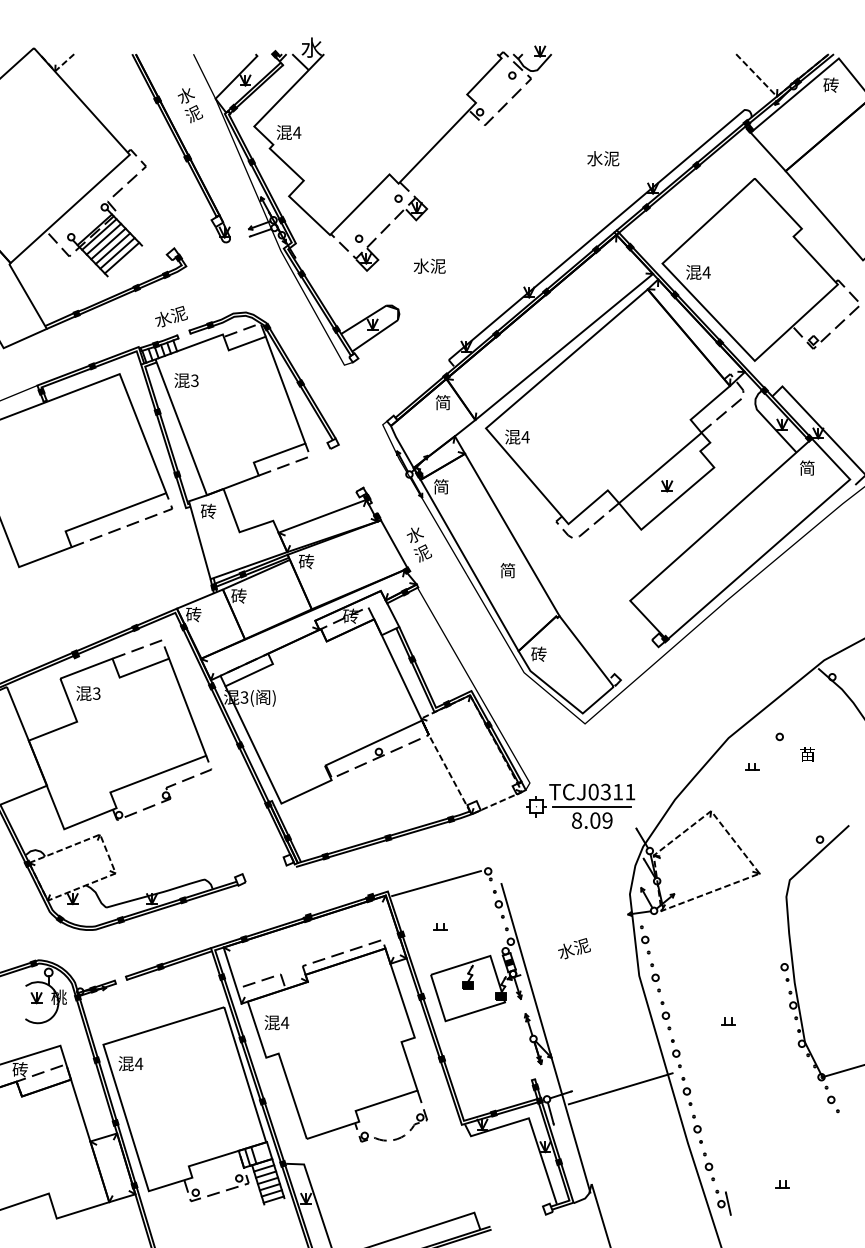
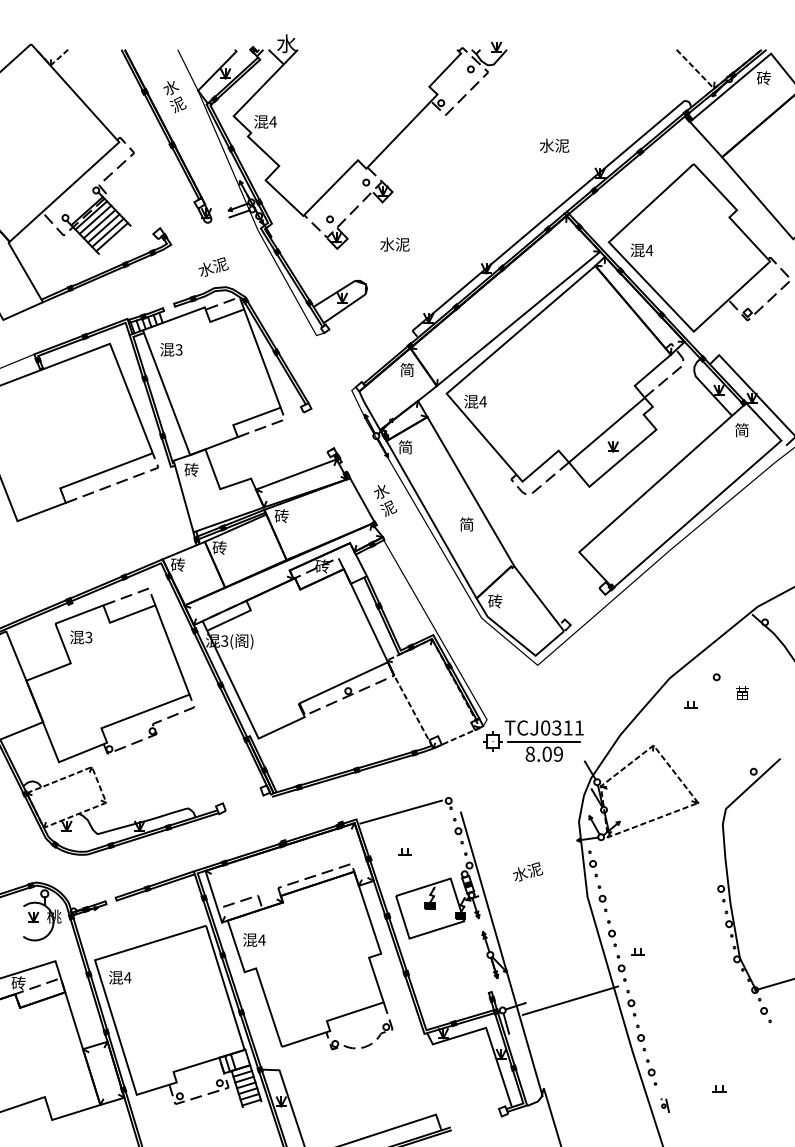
text: (171, 316) -> (213, 266), moved
part: (728, 1021) -> (638, 951), moved
part: (723, 1202) -> (664, 1105), size x0.6

